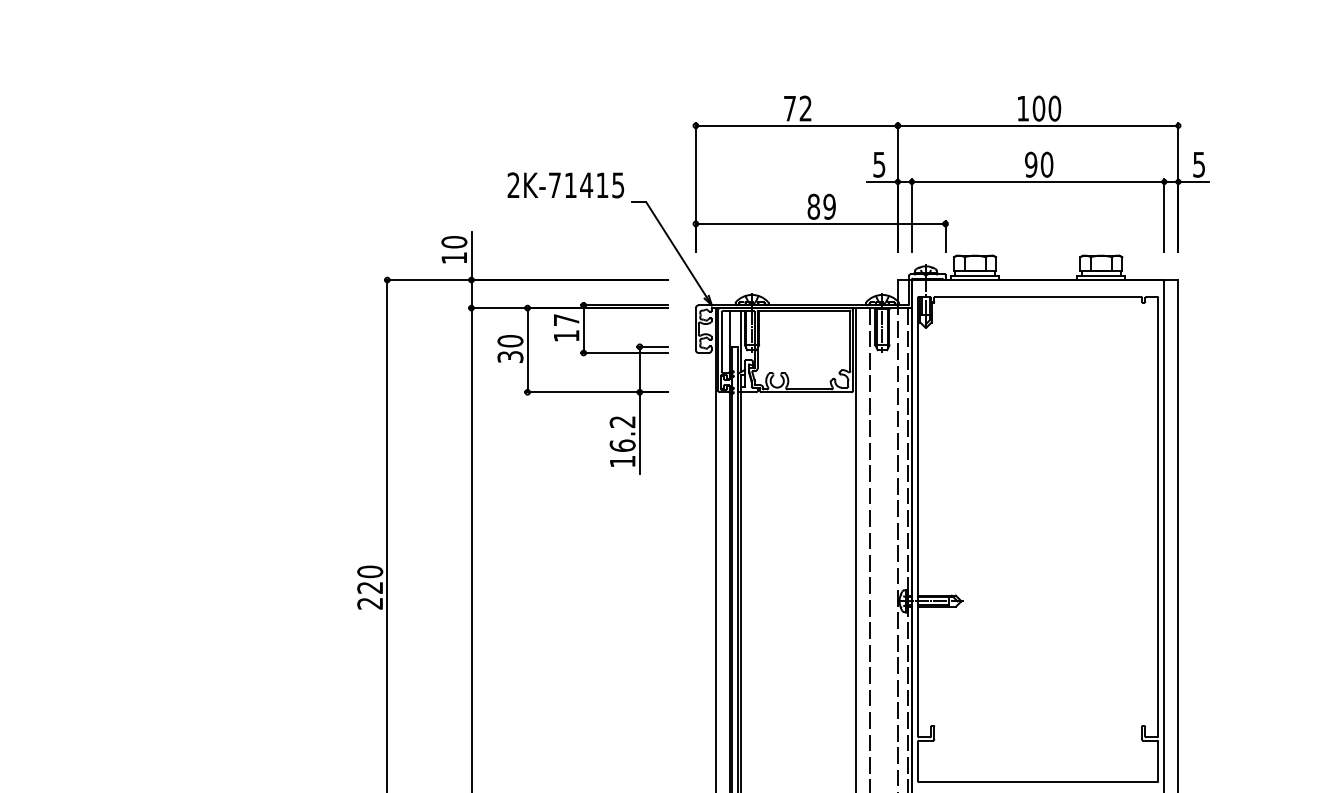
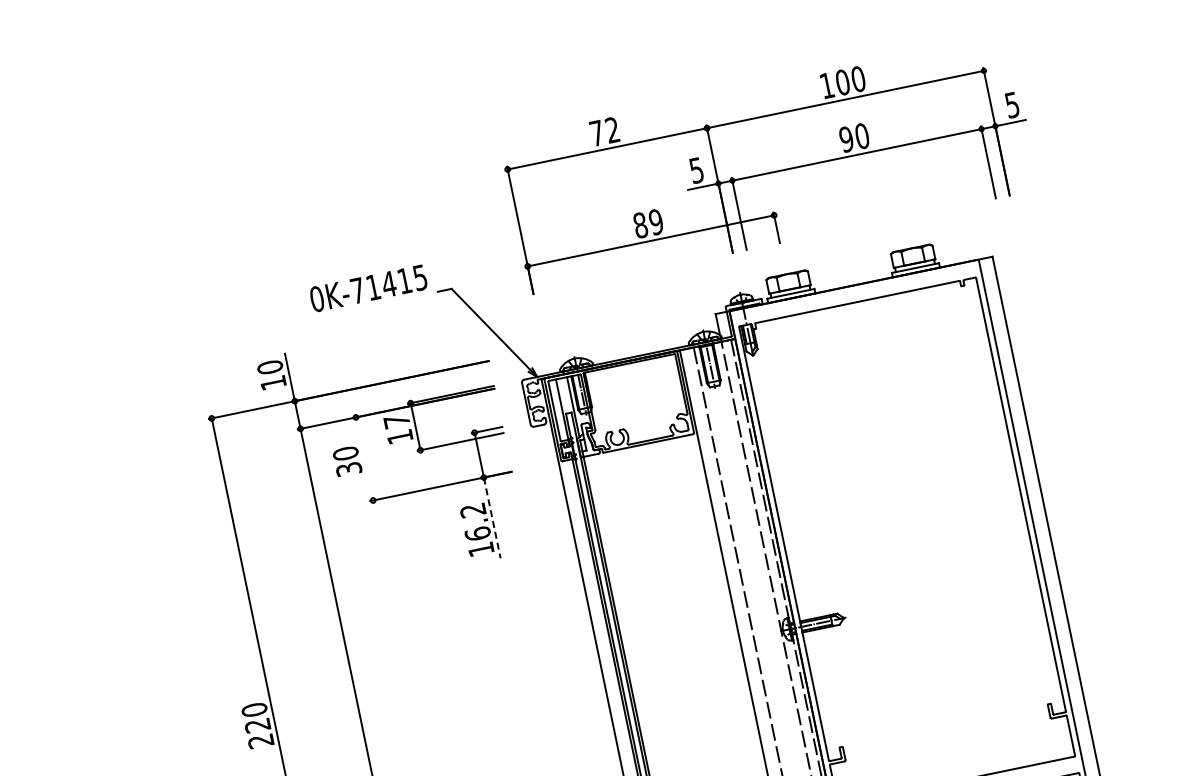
part: (950, 173) -> (768, 164), moved
text: (513, 185) -> (316, 299), 2K-71415 -> 0K-71415
line: (527, 350) -> (364, 459), removed
line: (639, 433) -> (492, 518), solid -> dashed

